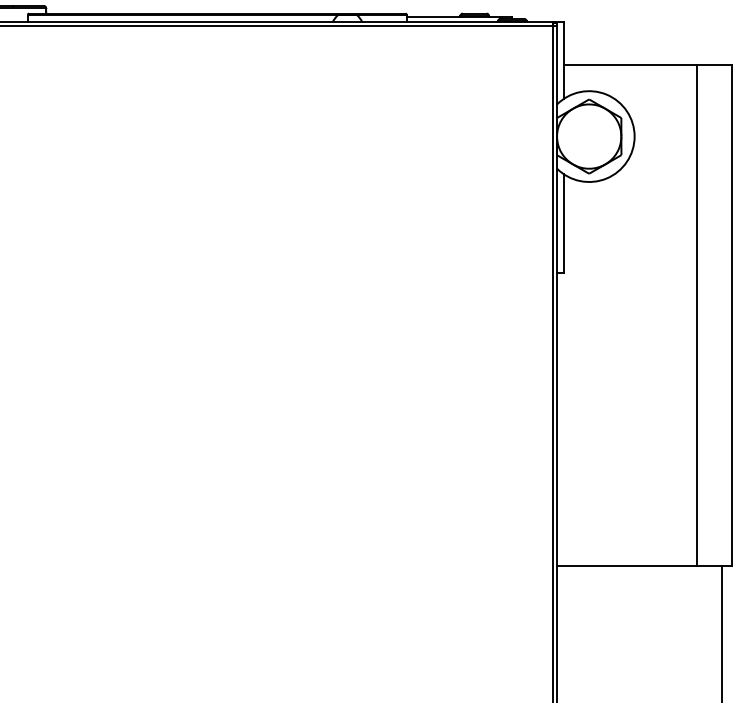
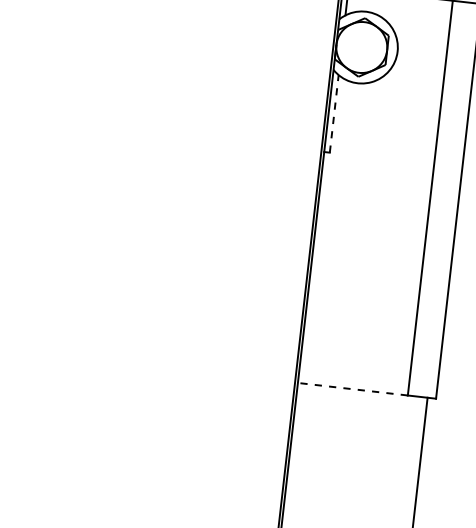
line: (564, 223) -> (334, 113), solid -> dashed
line: (626, 565) -> (352, 388), solid -> dashed

